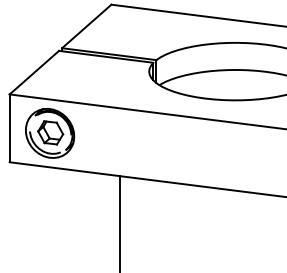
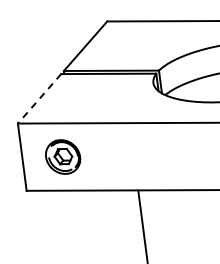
line: (34, 72) -> (39, 98), solid -> dashed
part: (50, 133) -> (63, 157), size x0.7

